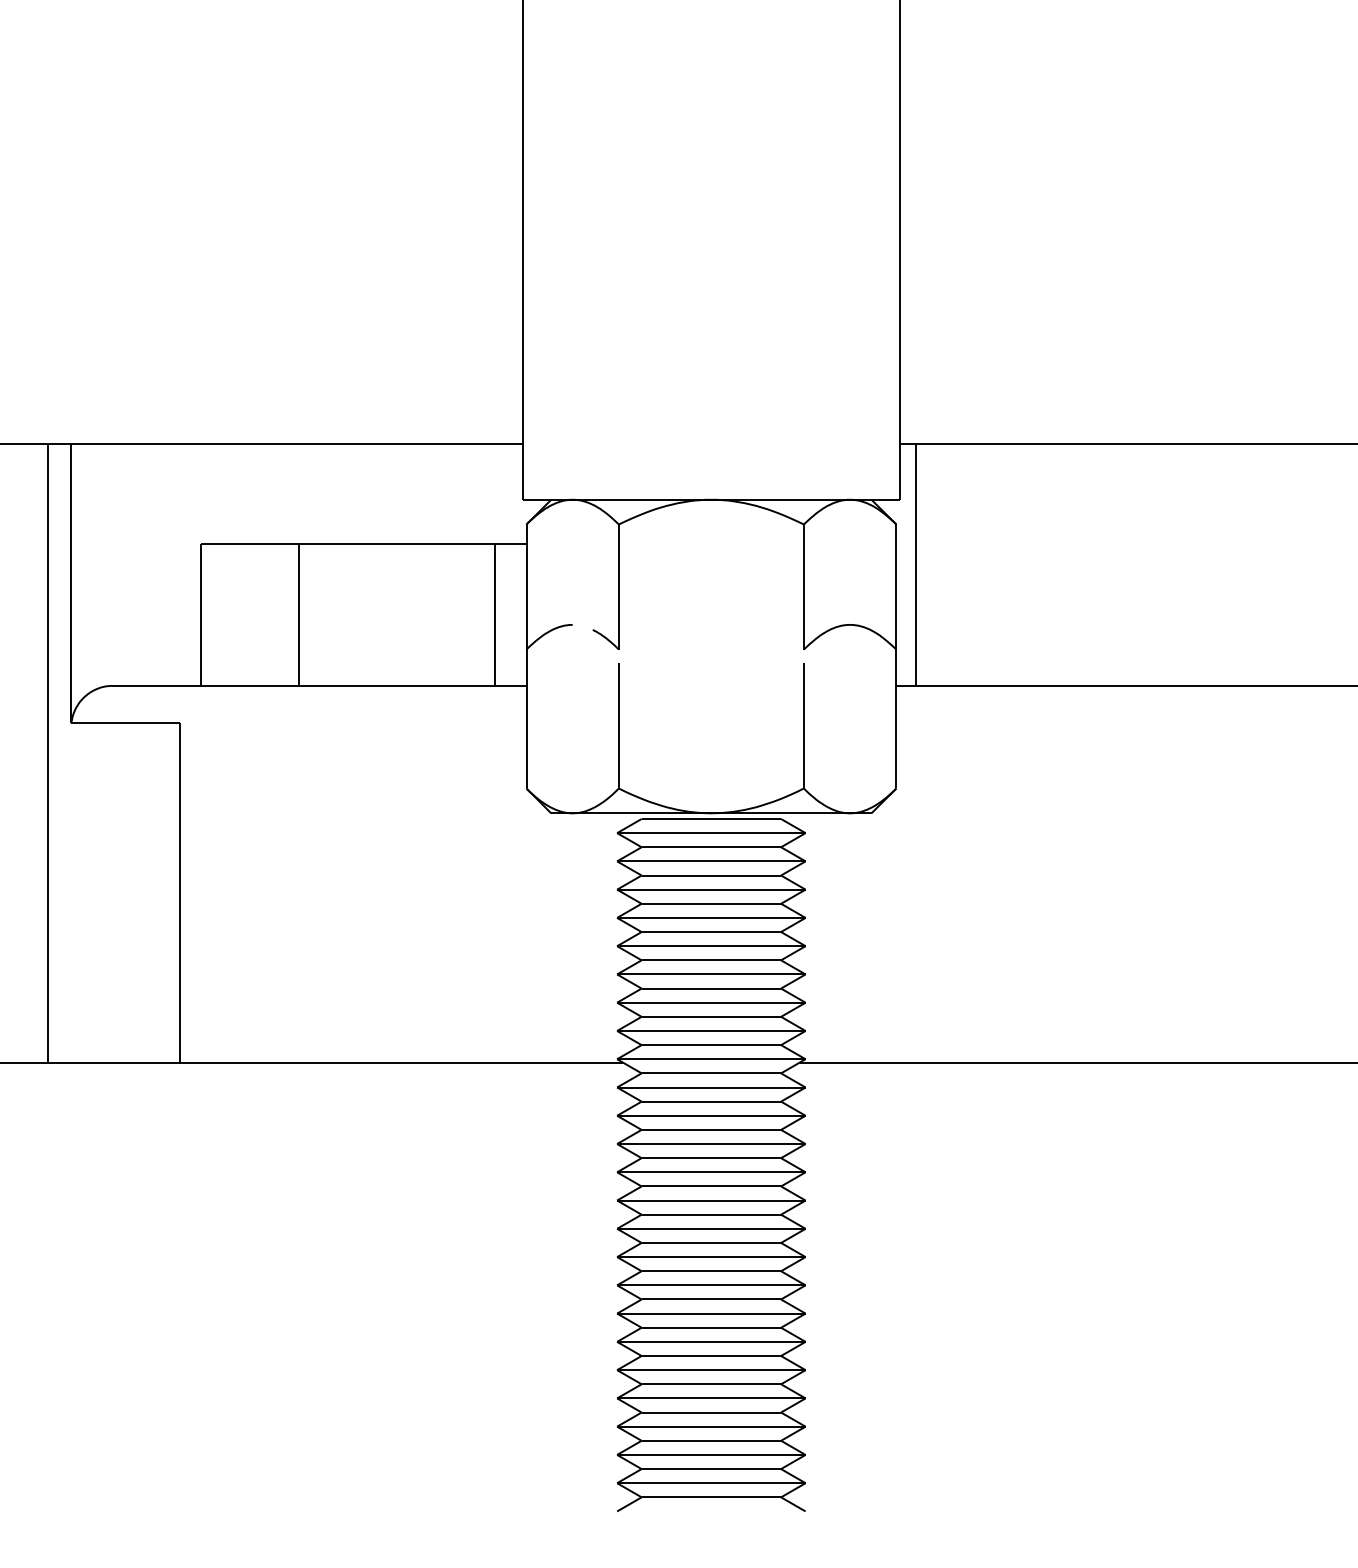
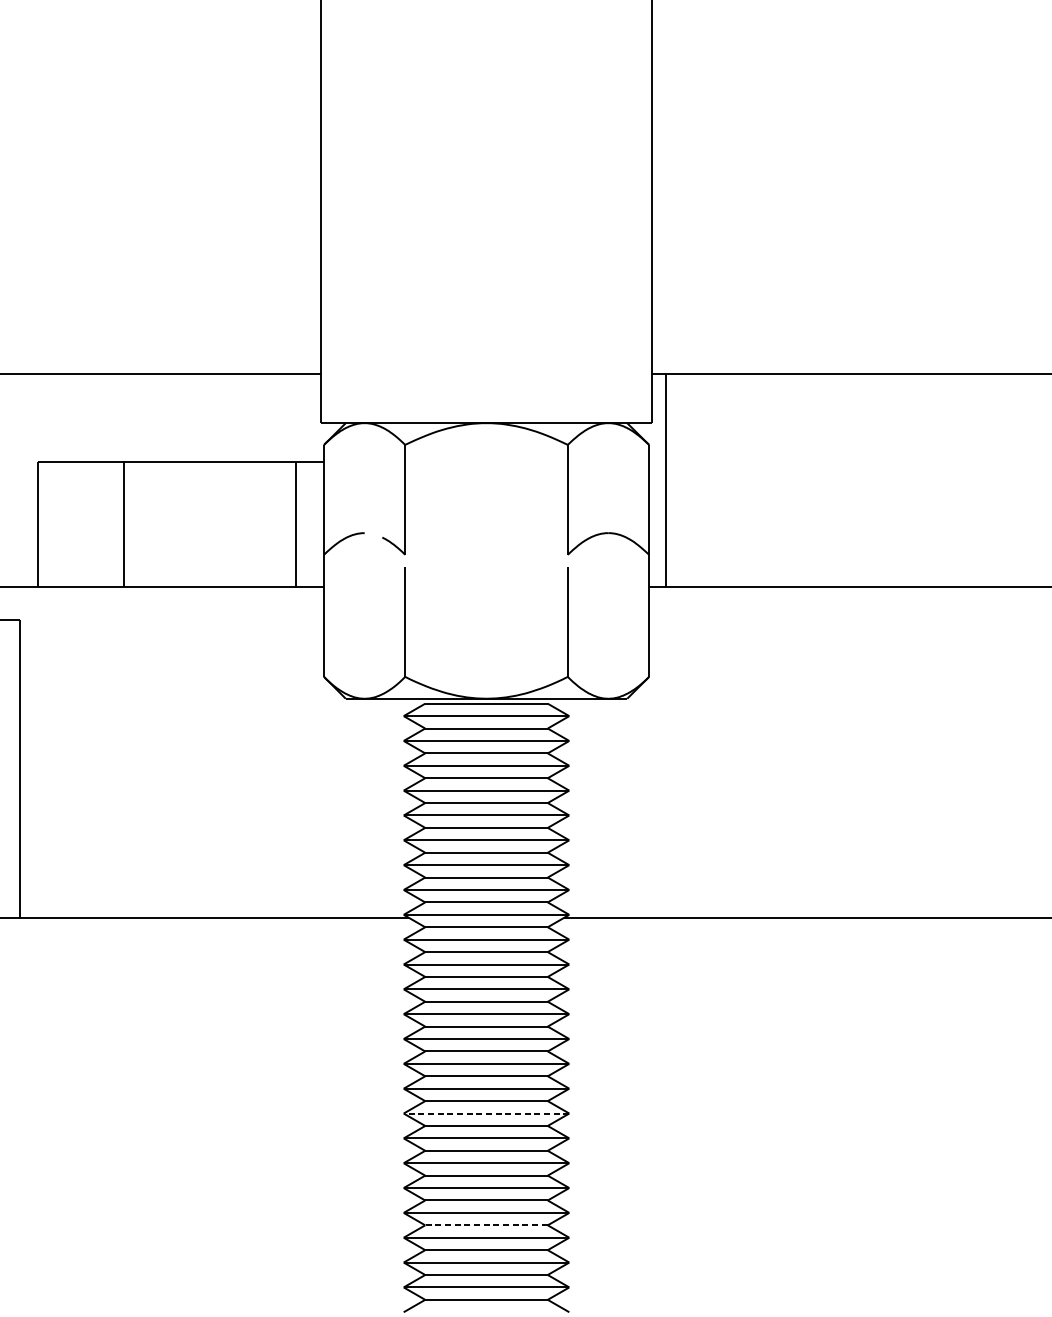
line: (710, 1285) -> (485, 1113), solid -> dashed
line: (711, 1412) -> (486, 1225), solid -> dashed

